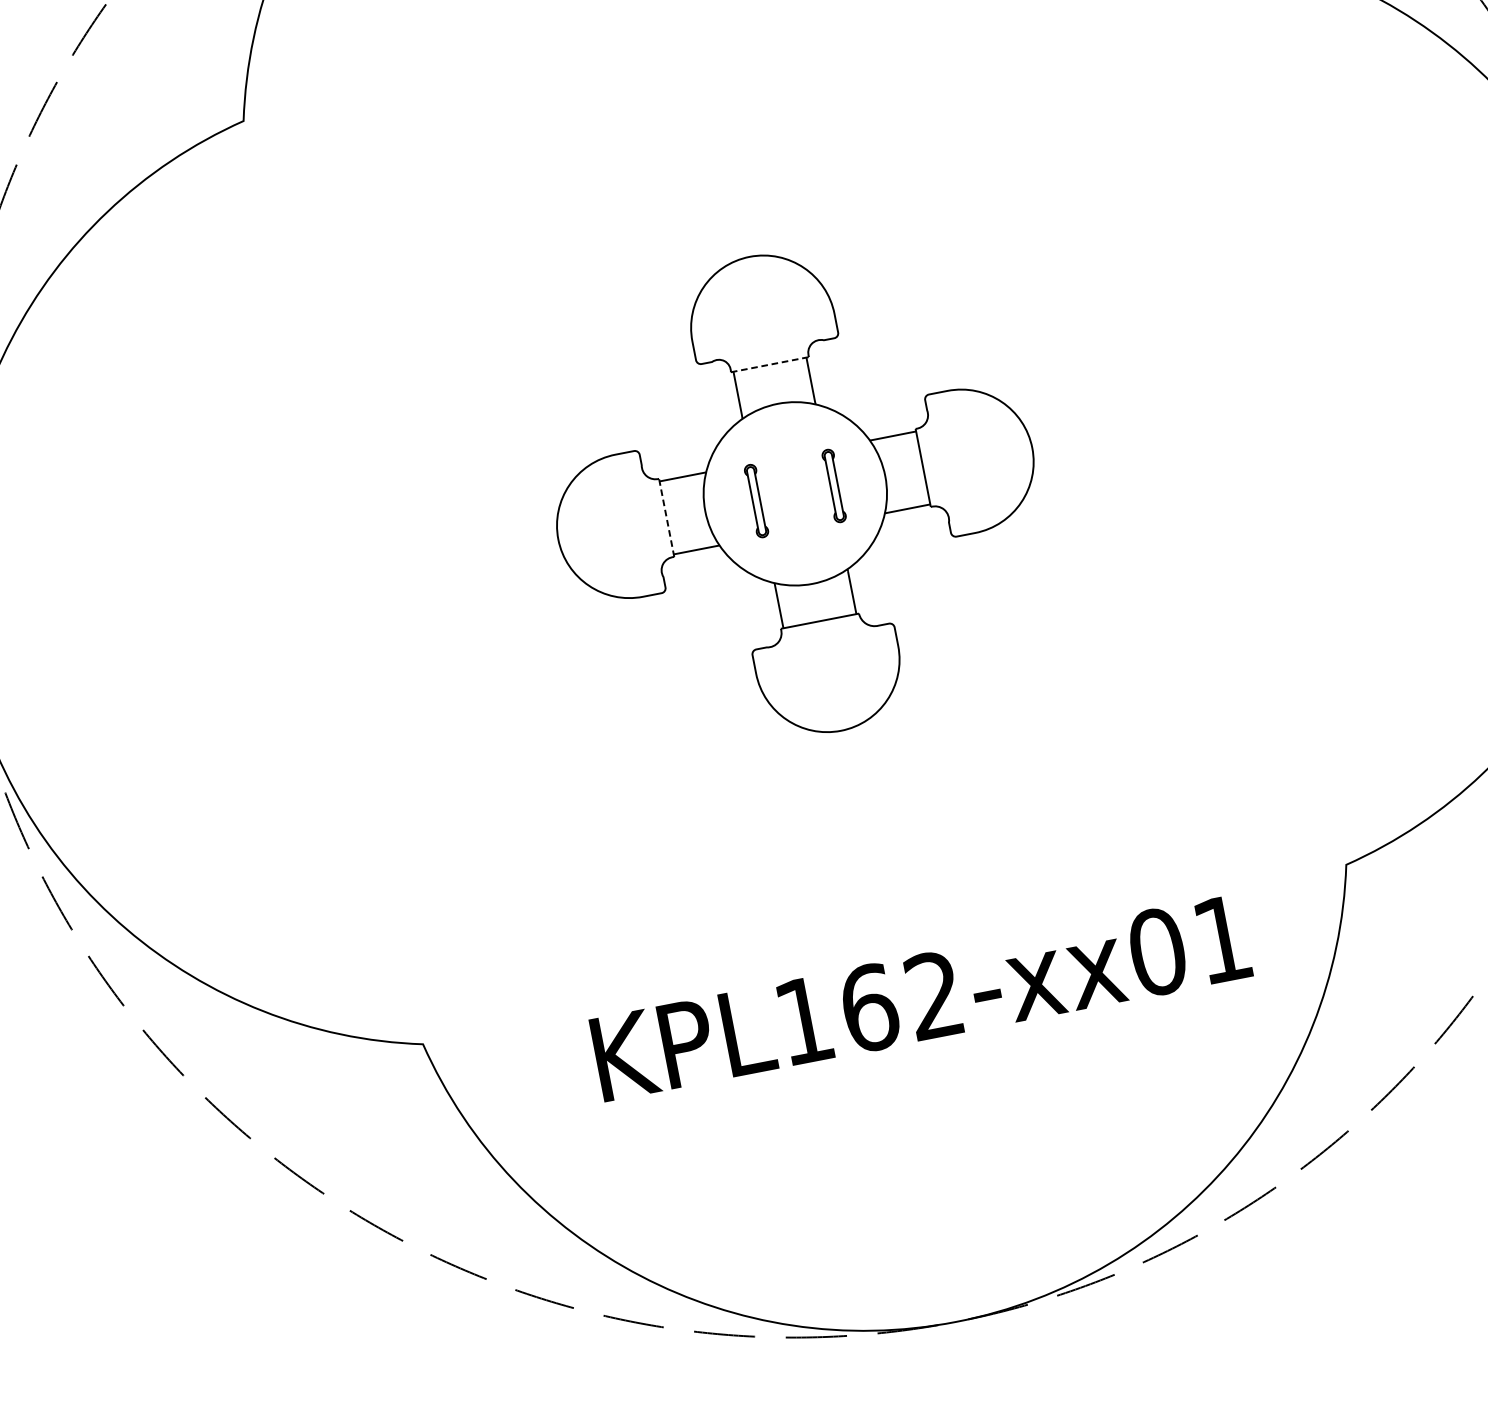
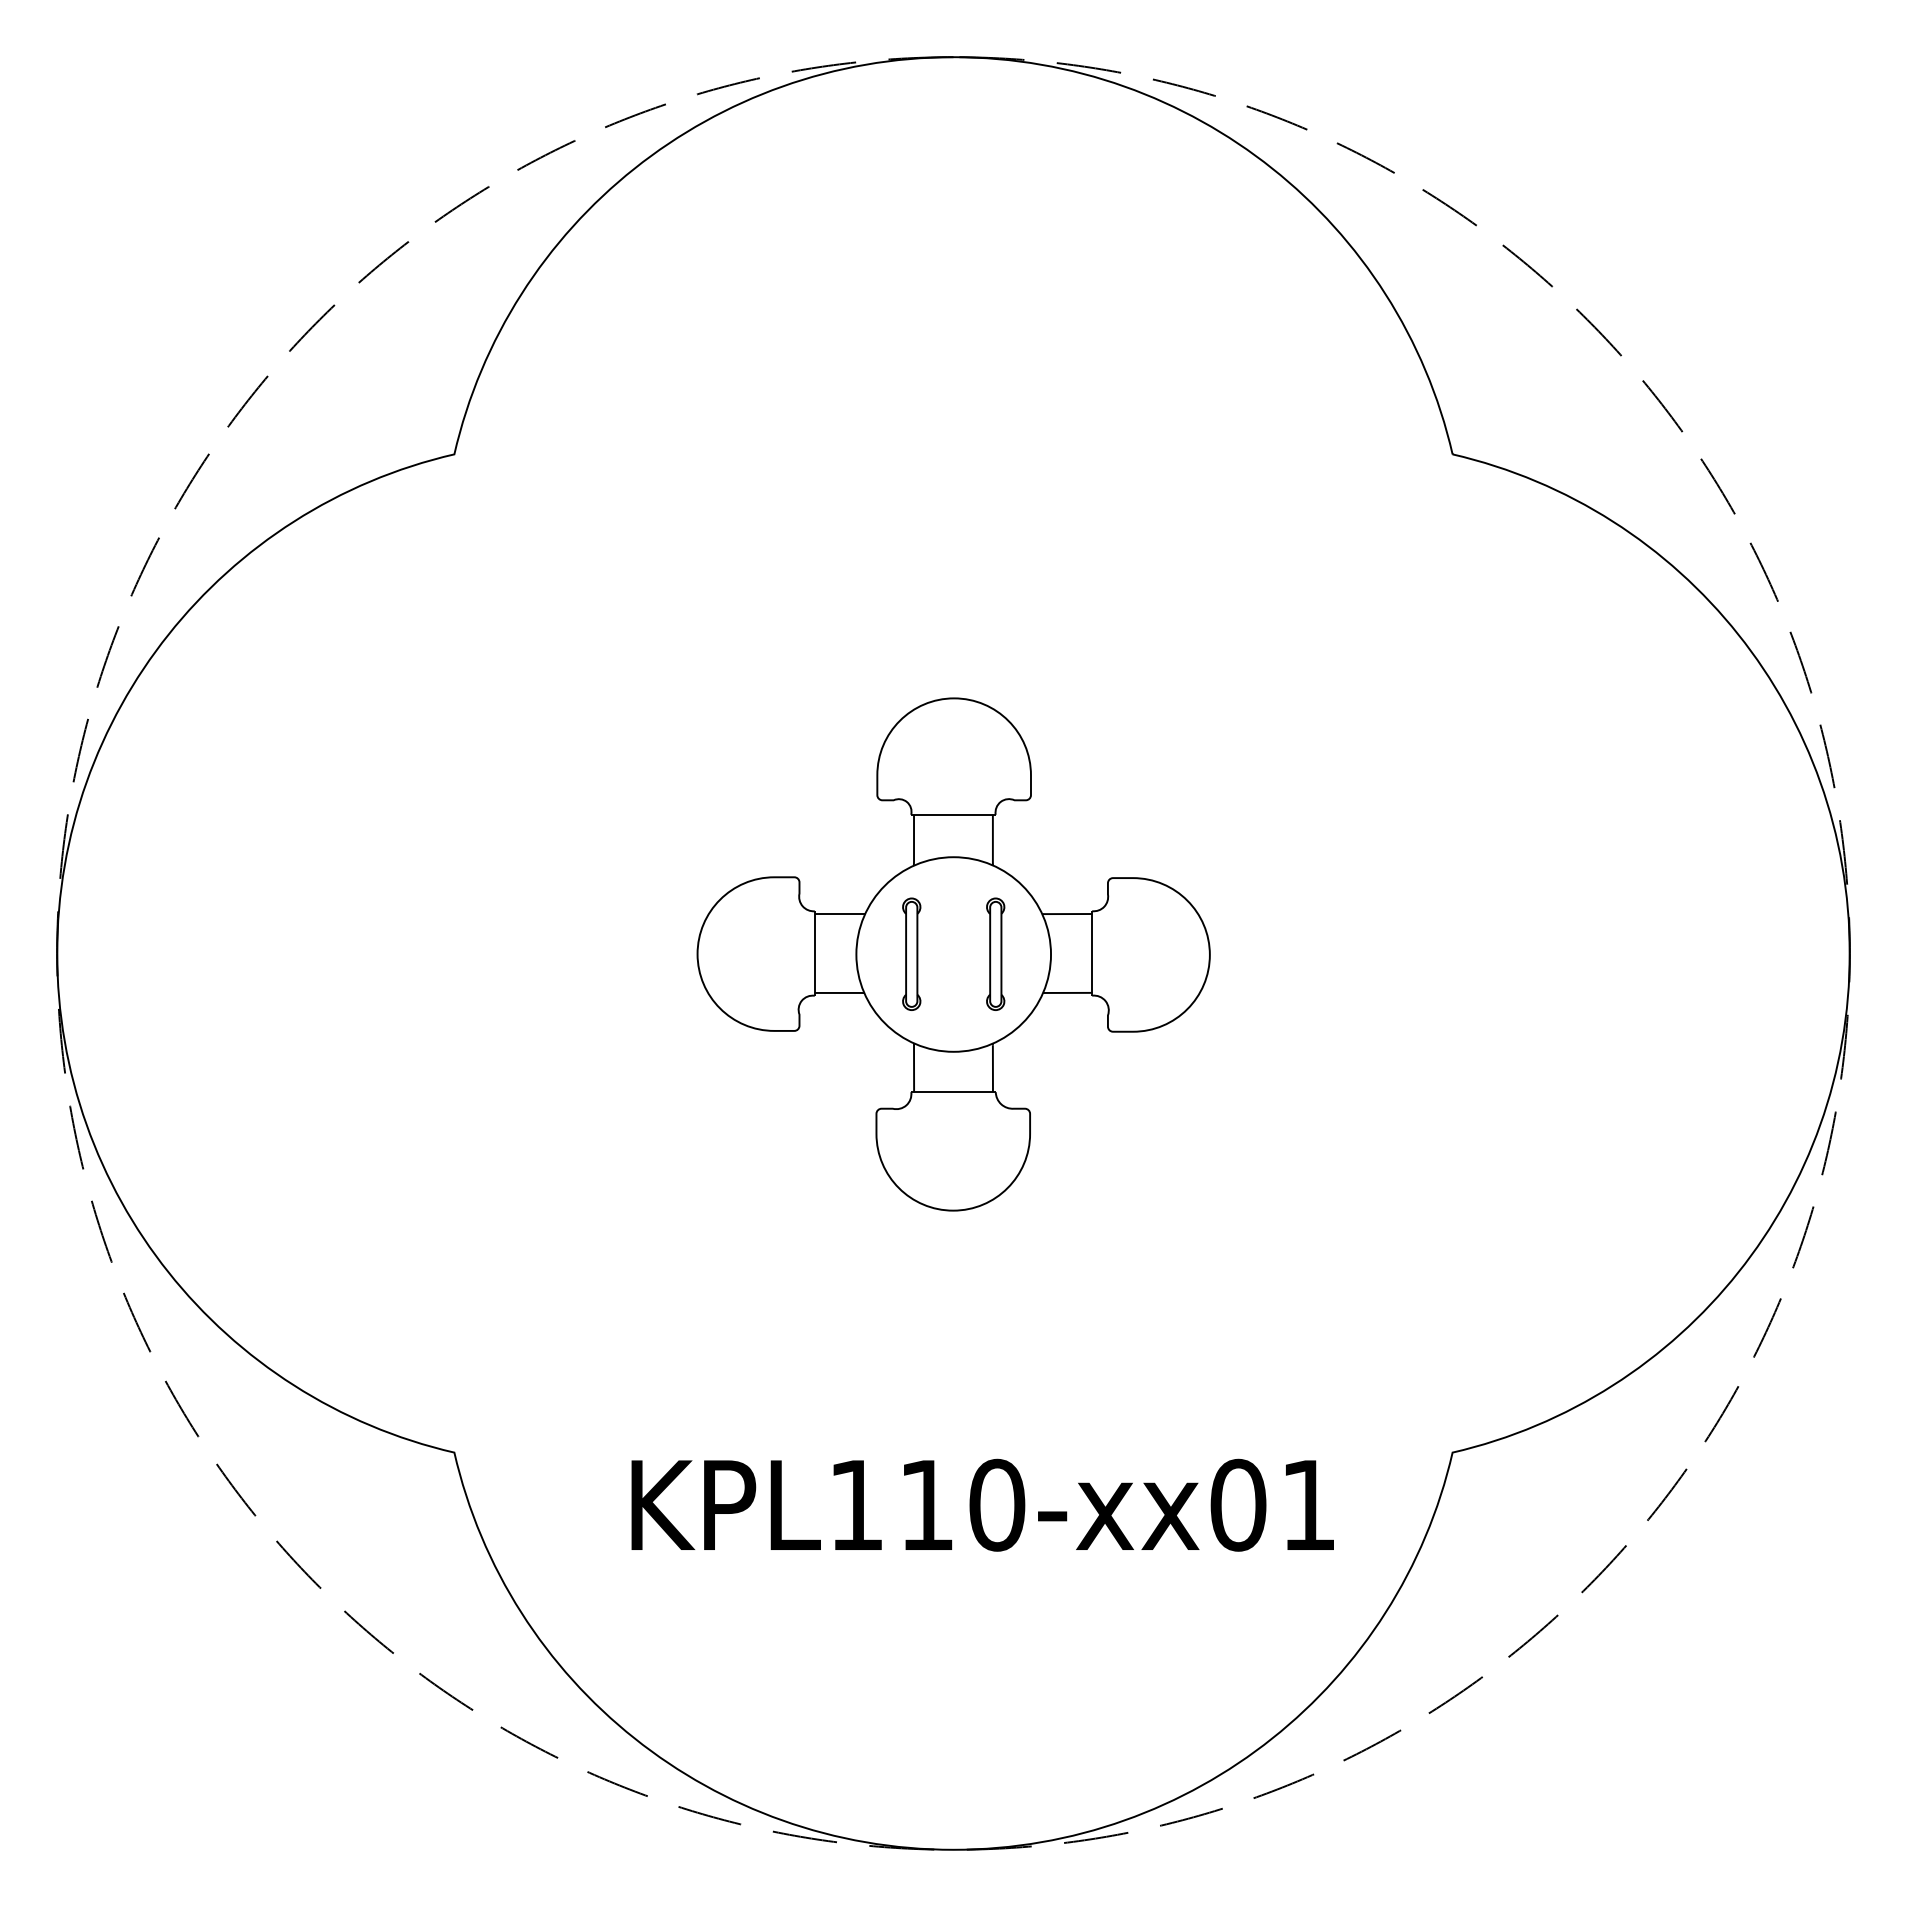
line: (769, 364) -> (953, 814), dashed -> solid
part: (833, 485) -> (995, 953), size x1.43
part: (756, 500) -> (911, 953), size x1.43
line: (666, 517) -> (814, 953), dashed -> solid
text: (902, 1000) -> (962, 1504), KPL162-xx01 -> KPL110-xx01

